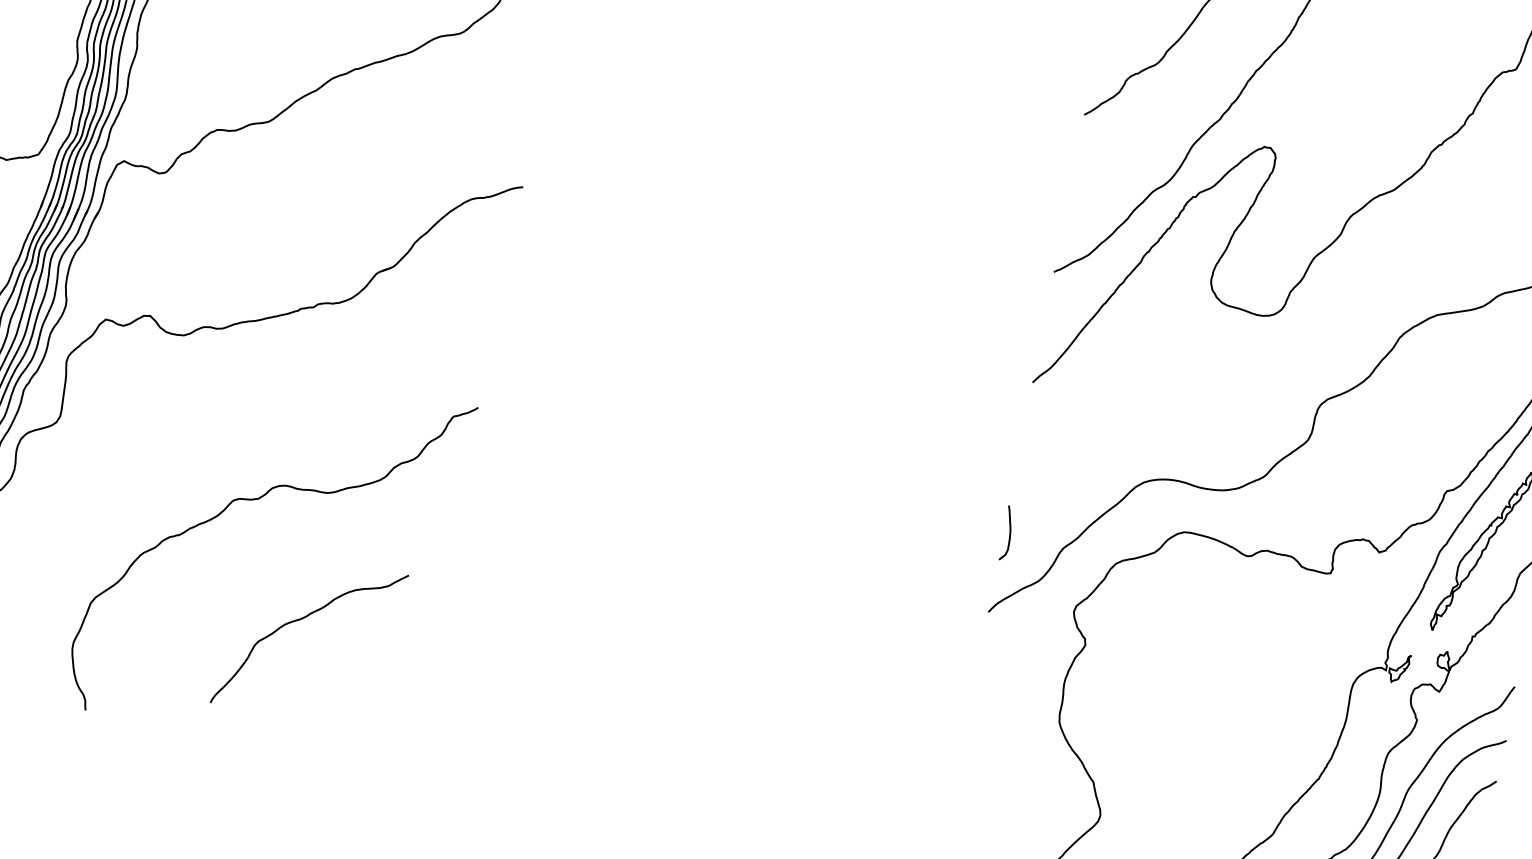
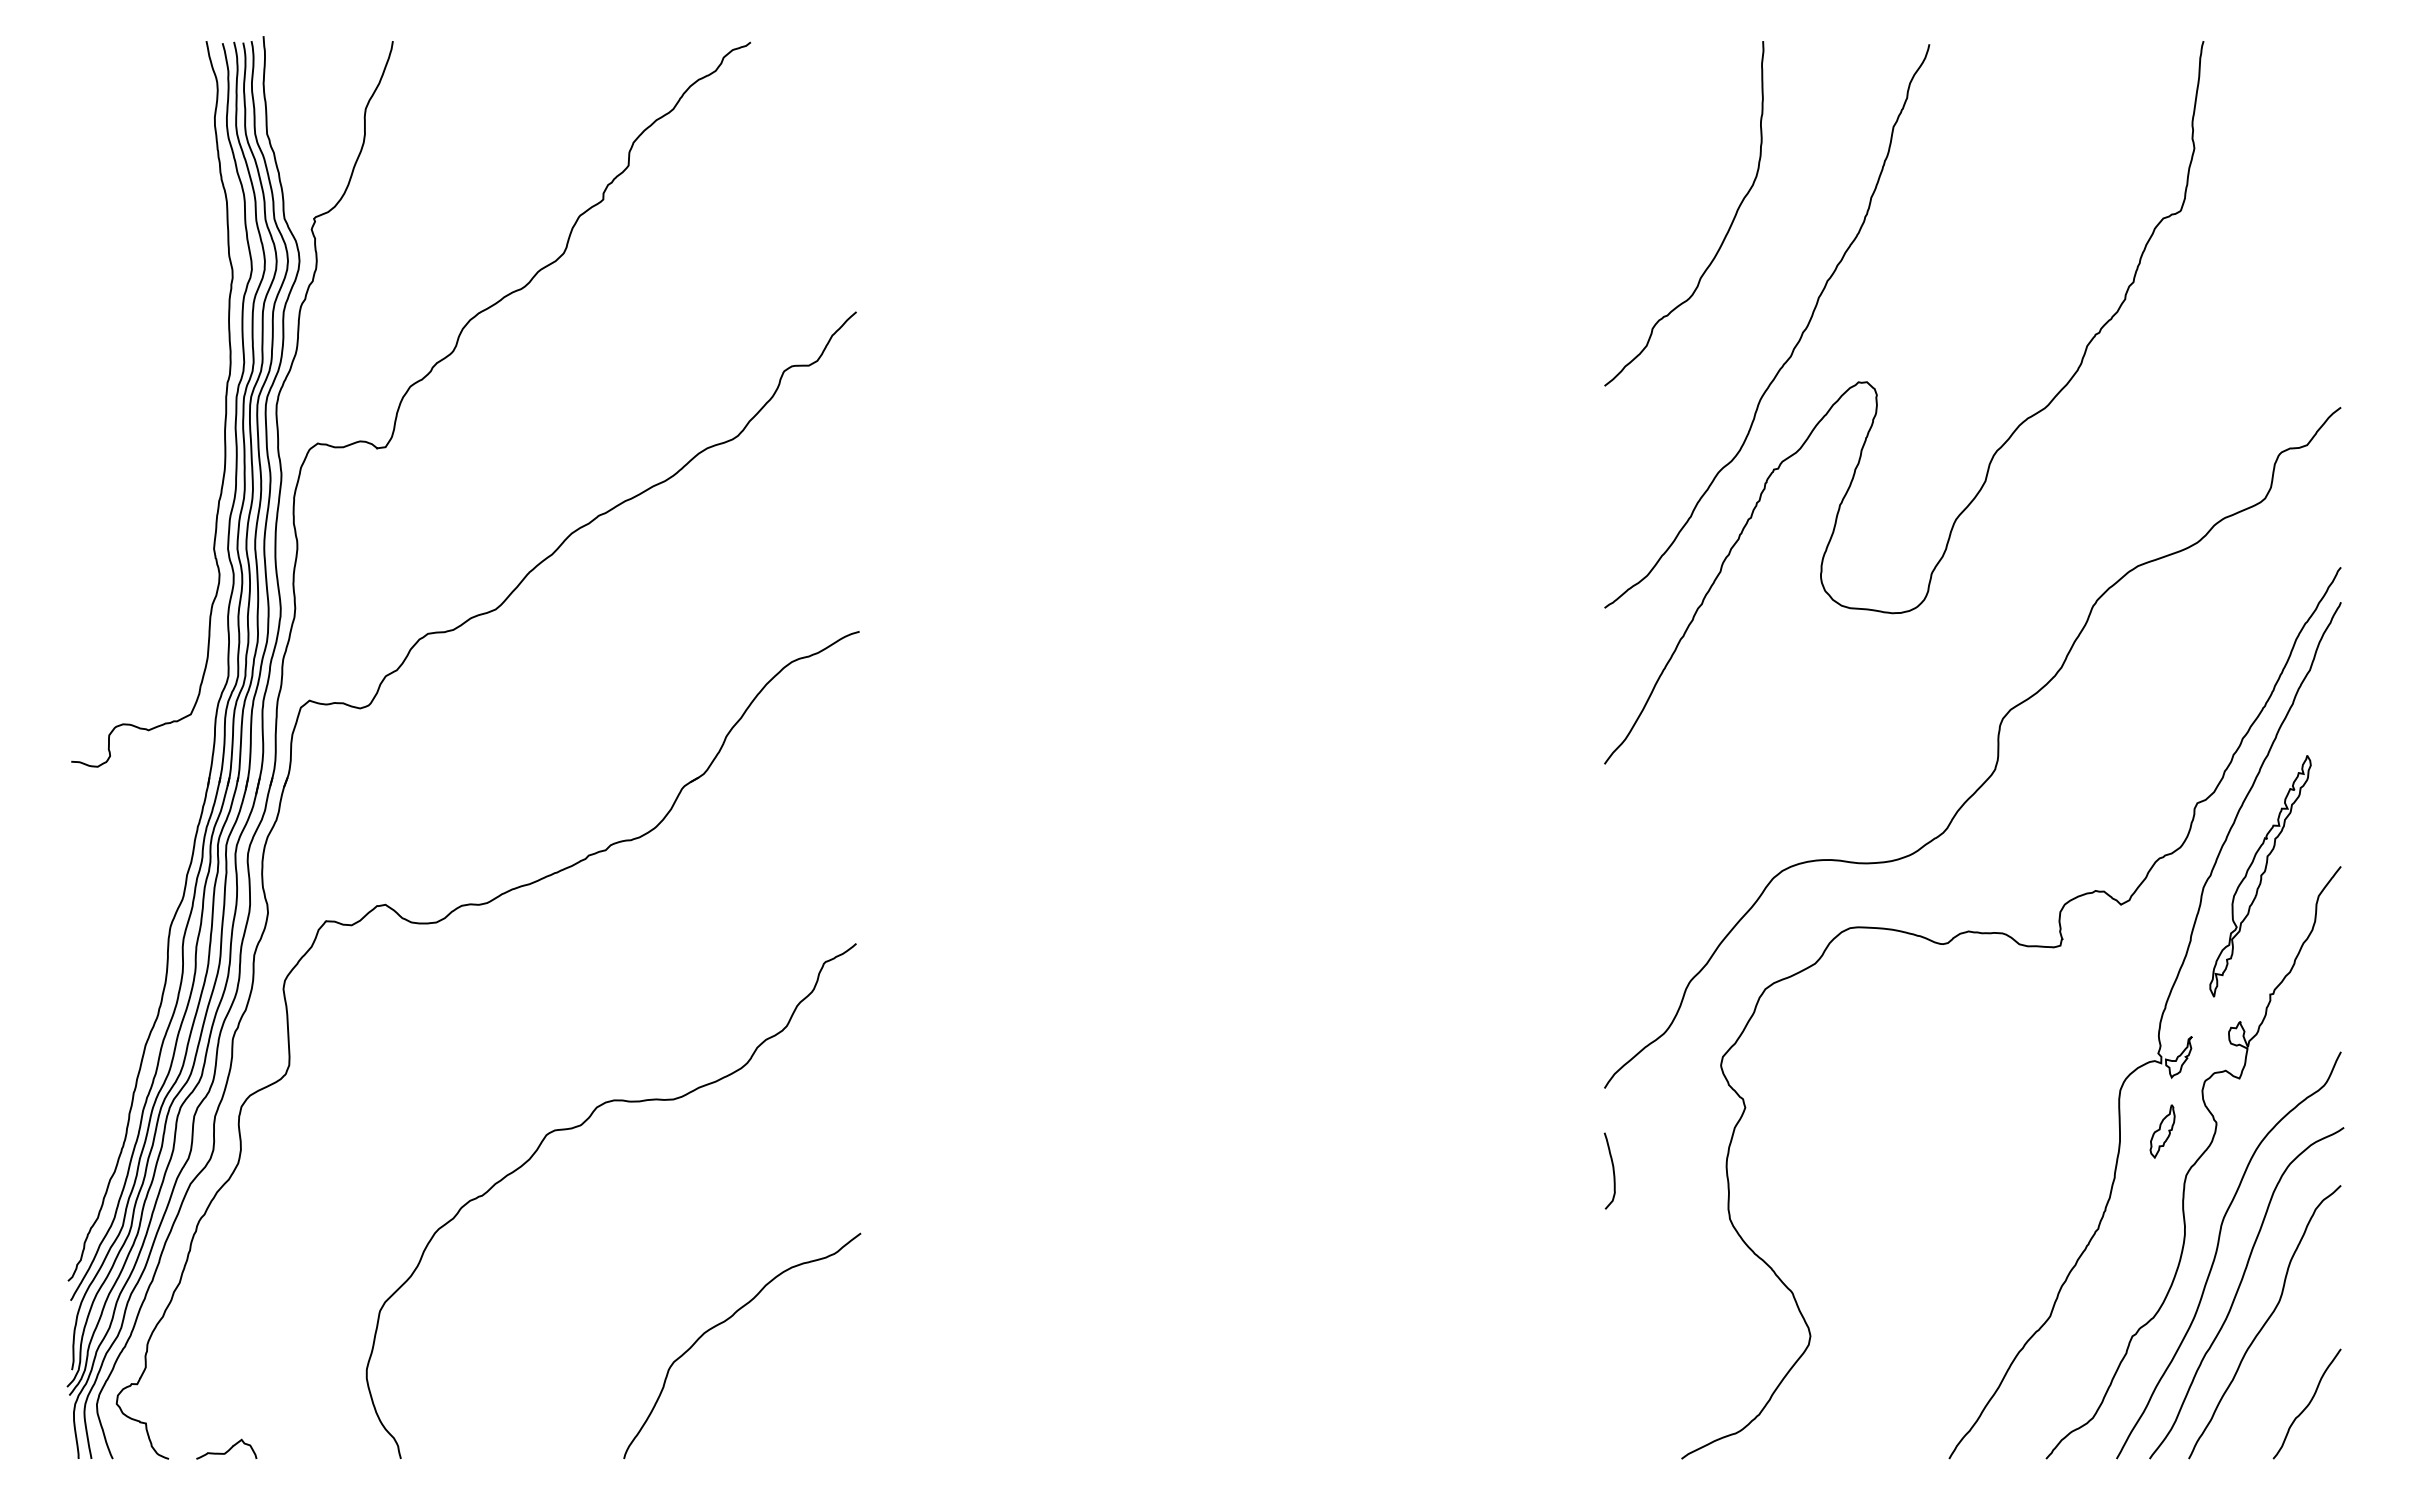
curve: (1009, 533) -> (1612, 1170), moved
curve: (301, 619) -> (726, 1321), moved
part: (1377, 718) -> (2162, 1131), added

